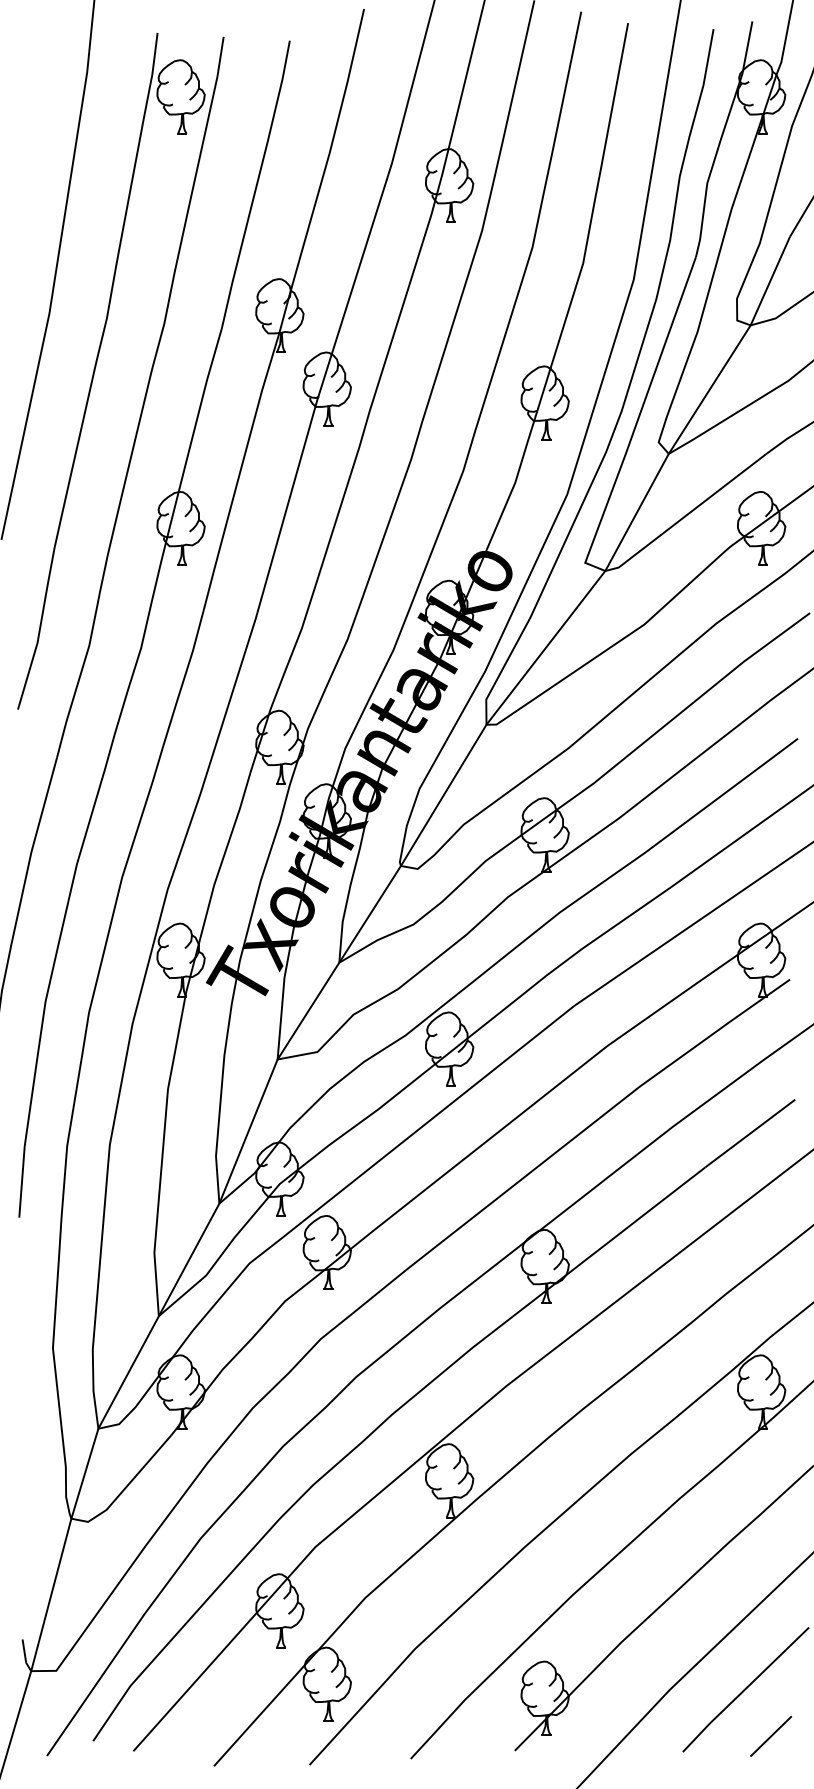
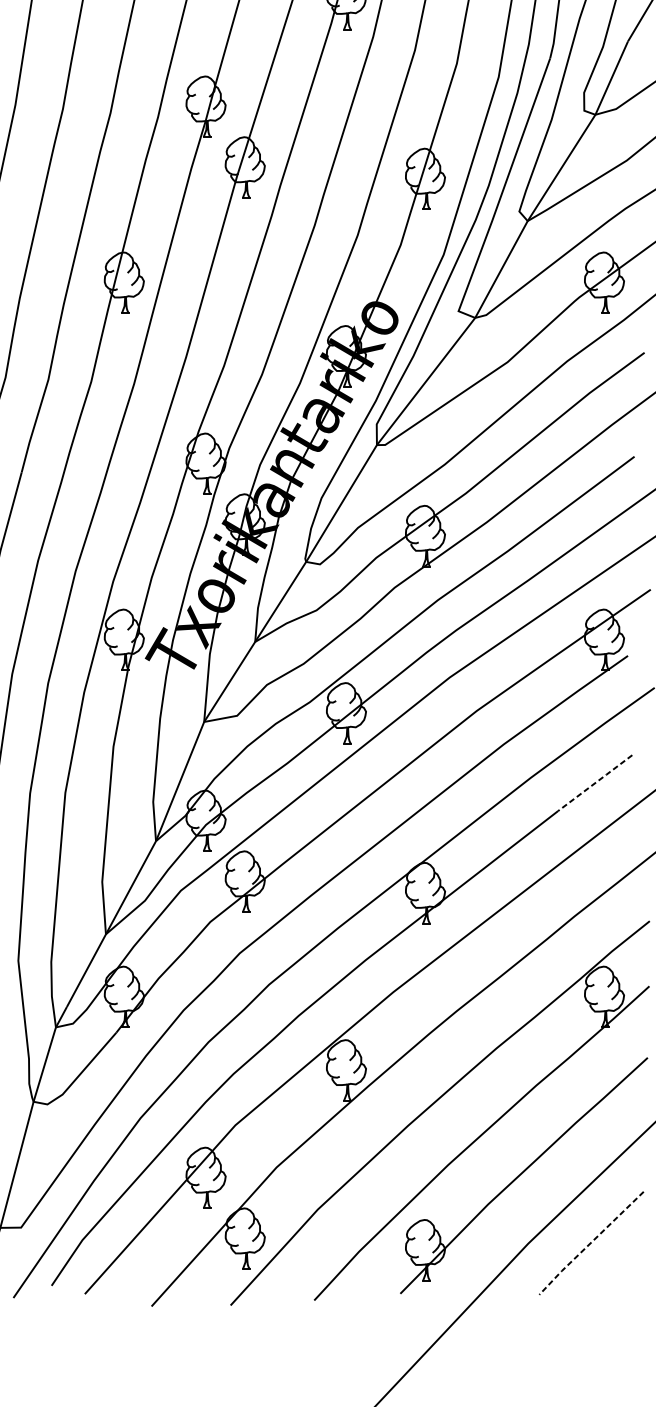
line: (750, 1133) -> (595, 783), solid -> dashed
line: (745, 1689) -> (591, 1243), solid -> dashed
line: (770, 1736) -> (611, 1281), removed

